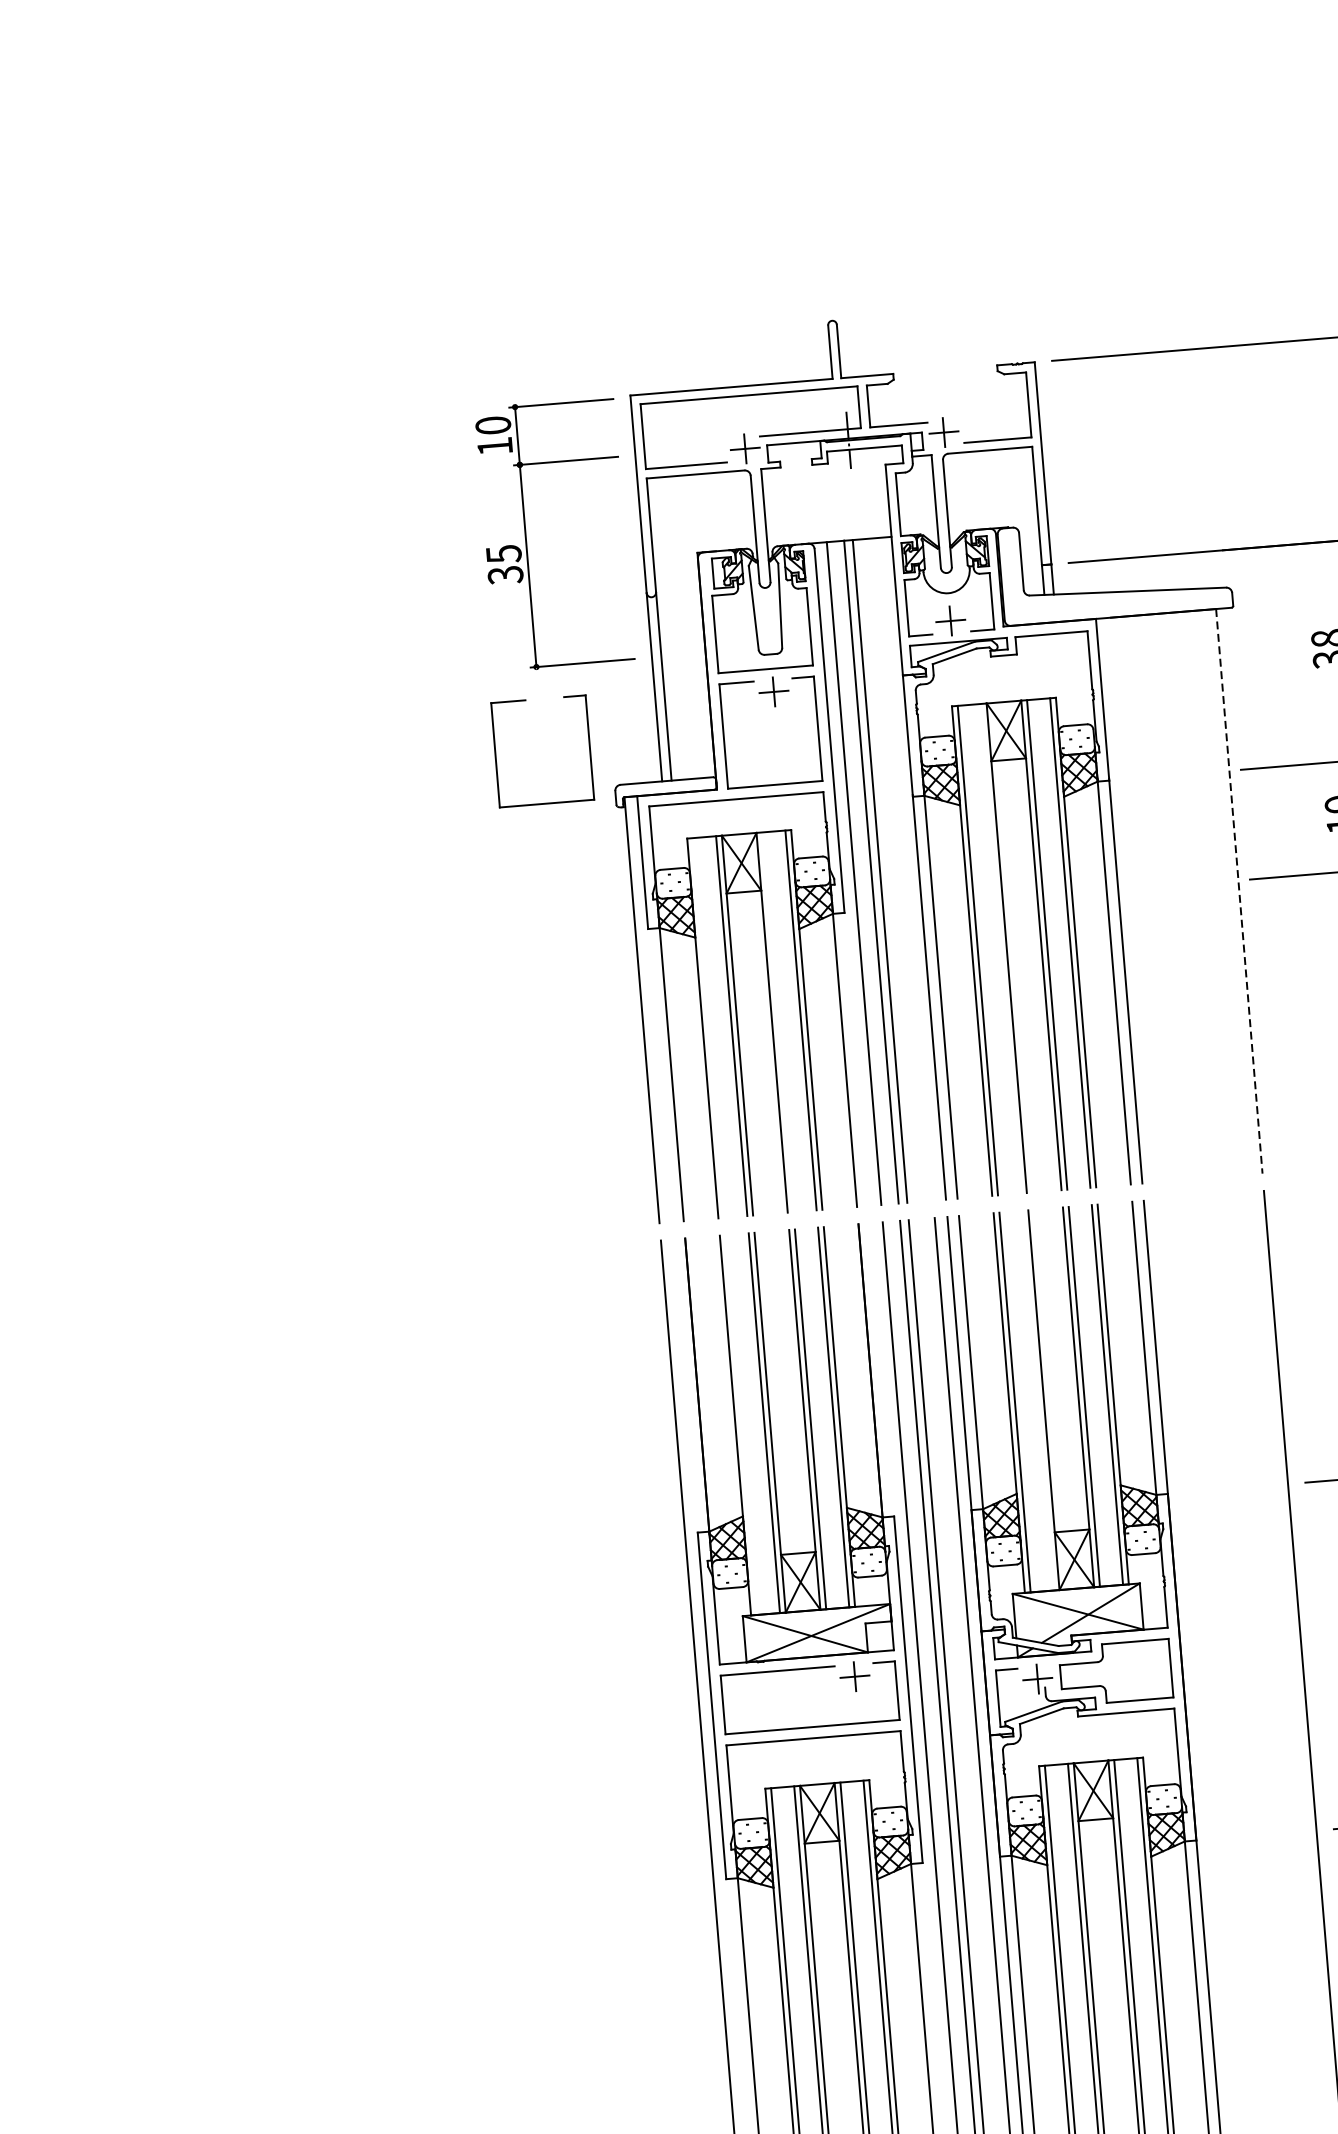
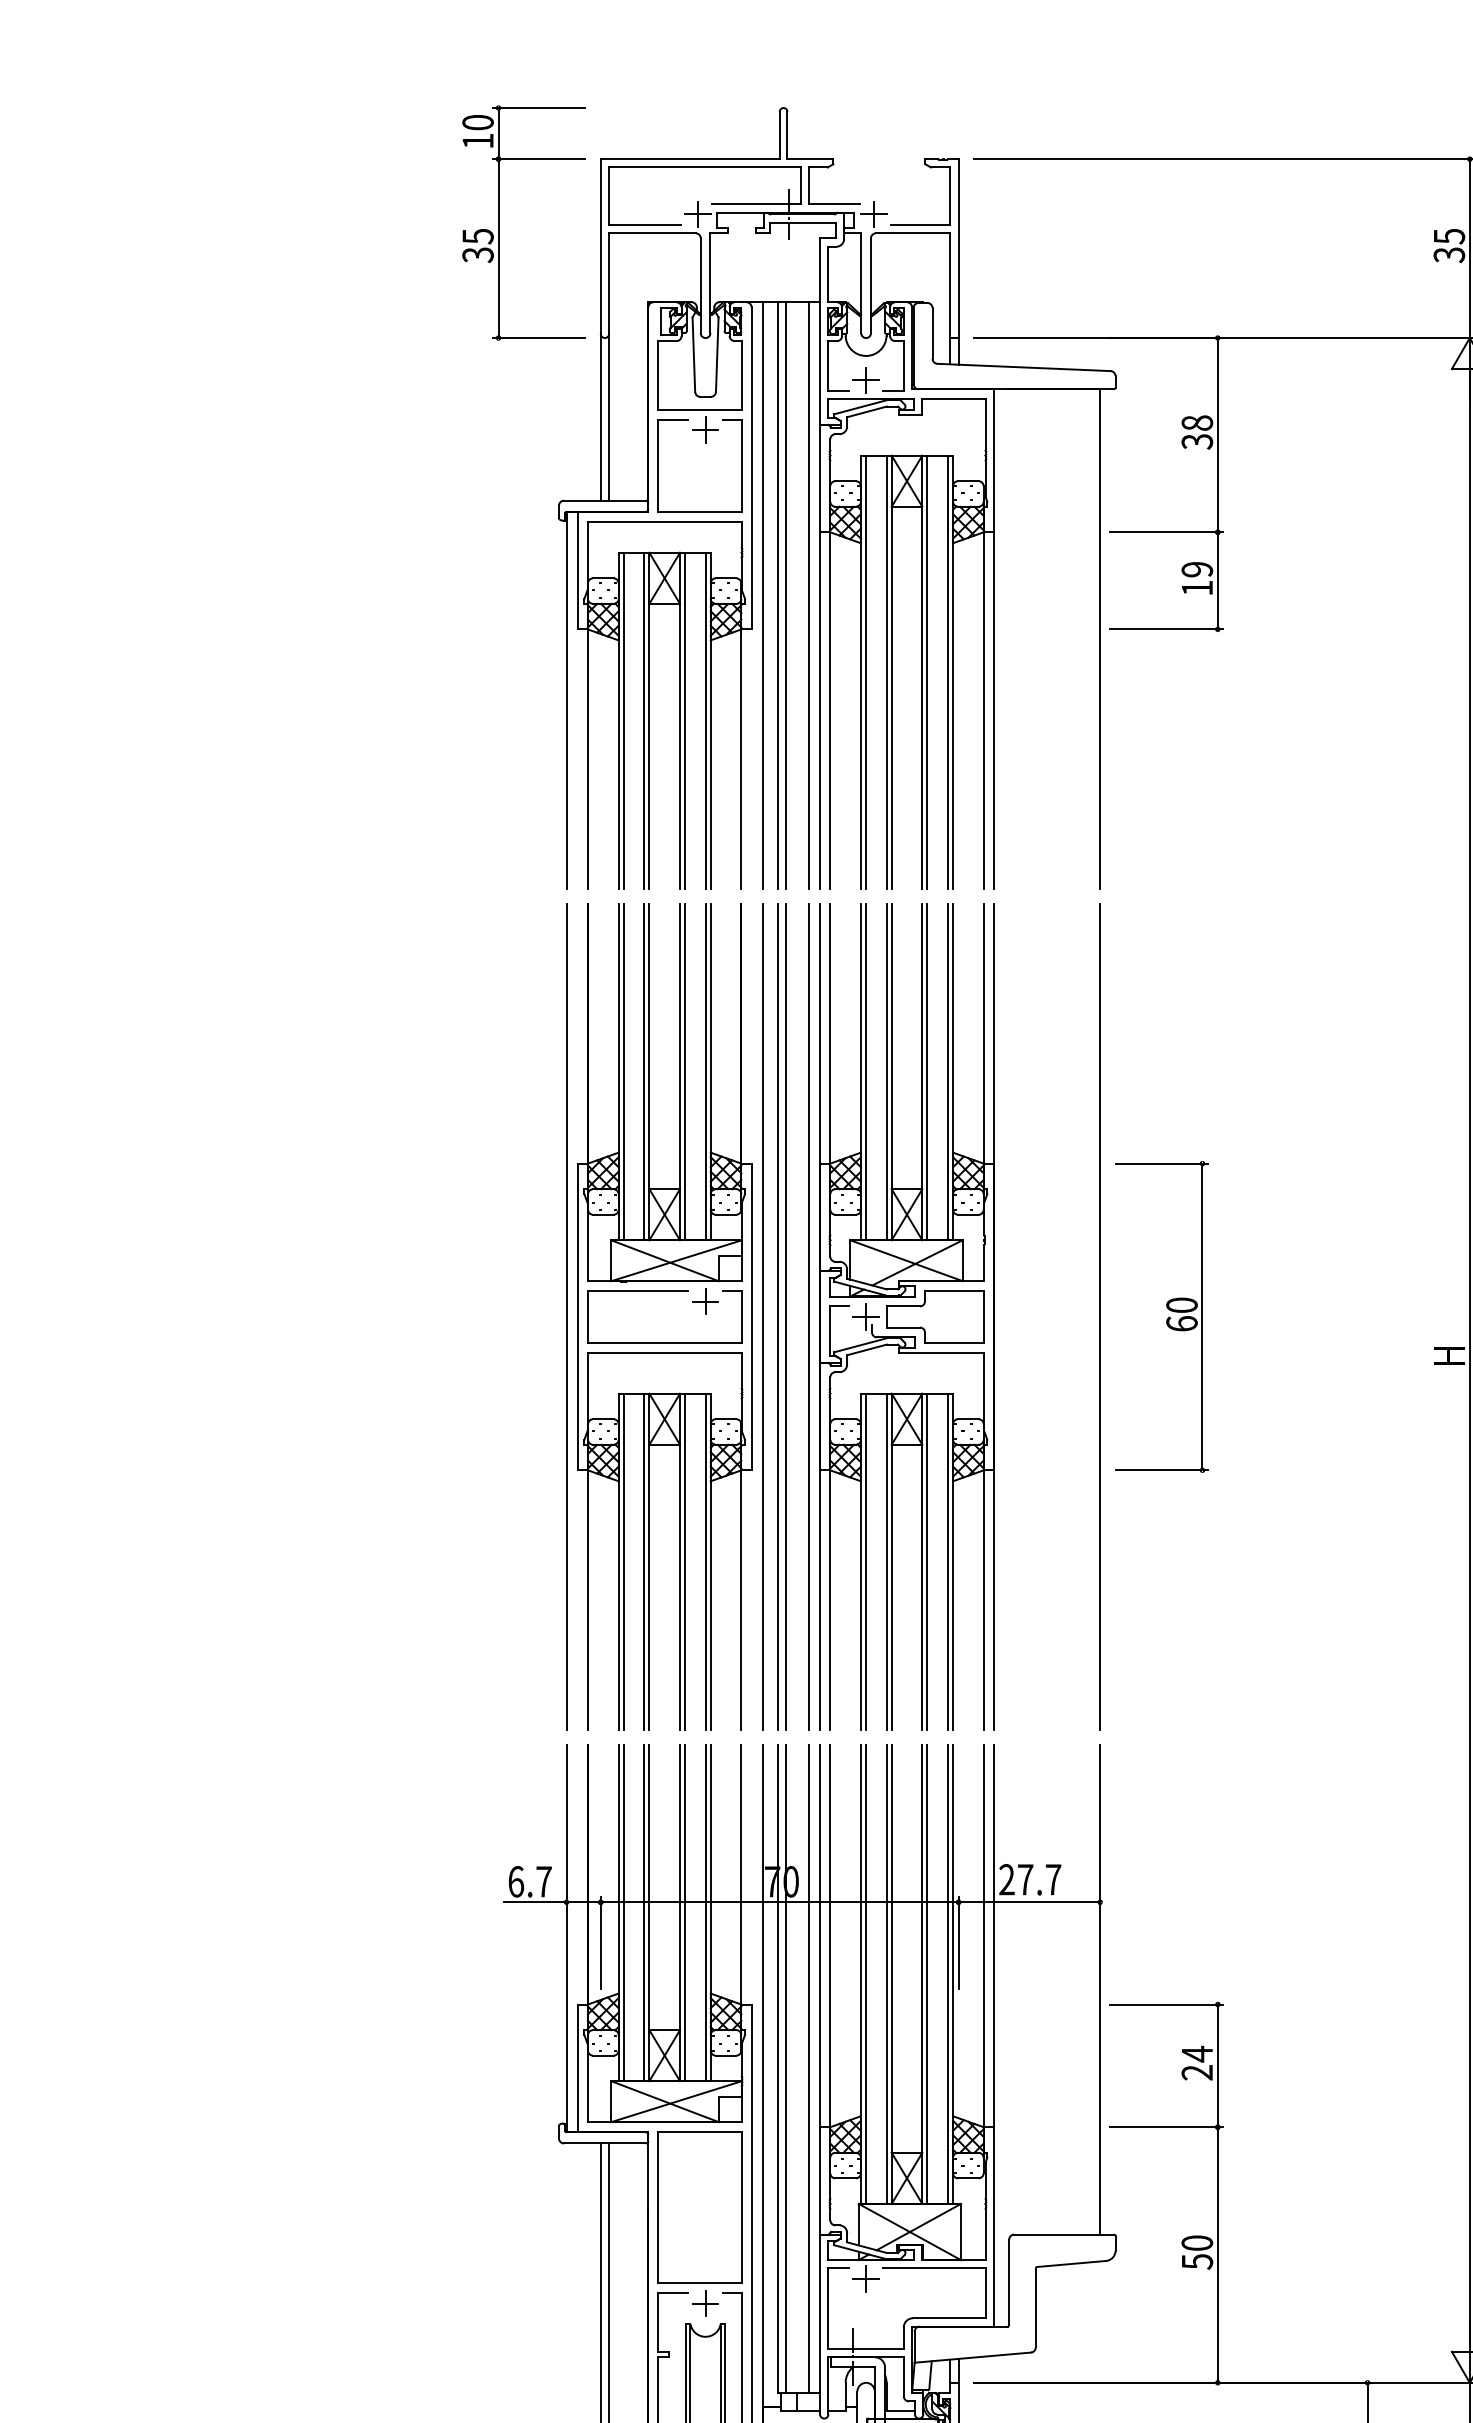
part: (526, 536) -> (499, 222), moved
part: (495, 755) -> (456, 465), removed
line: (905, 869) -> (808, 595), added
line: (1239, 891) -> (1100, 639), dashed -> solid
line: (1000, 947) -> (886, 671), added
line: (778, 1021) -> (685, 720), added
line: (708, 1027) -> (623, 720), added
line: (1038, 1400) -> (886, 1072), added
line: (740, 1425) -> (623, 1072), added

